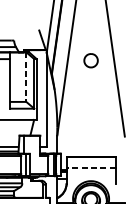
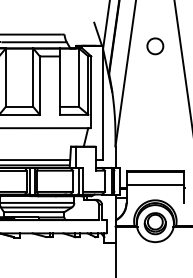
part: (91, 60) -> (155, 46), moved
line: (26, 77) -> (79, 78), dashed -> solid
line: (91, 168) -> (155, 185), dashed -> solid

